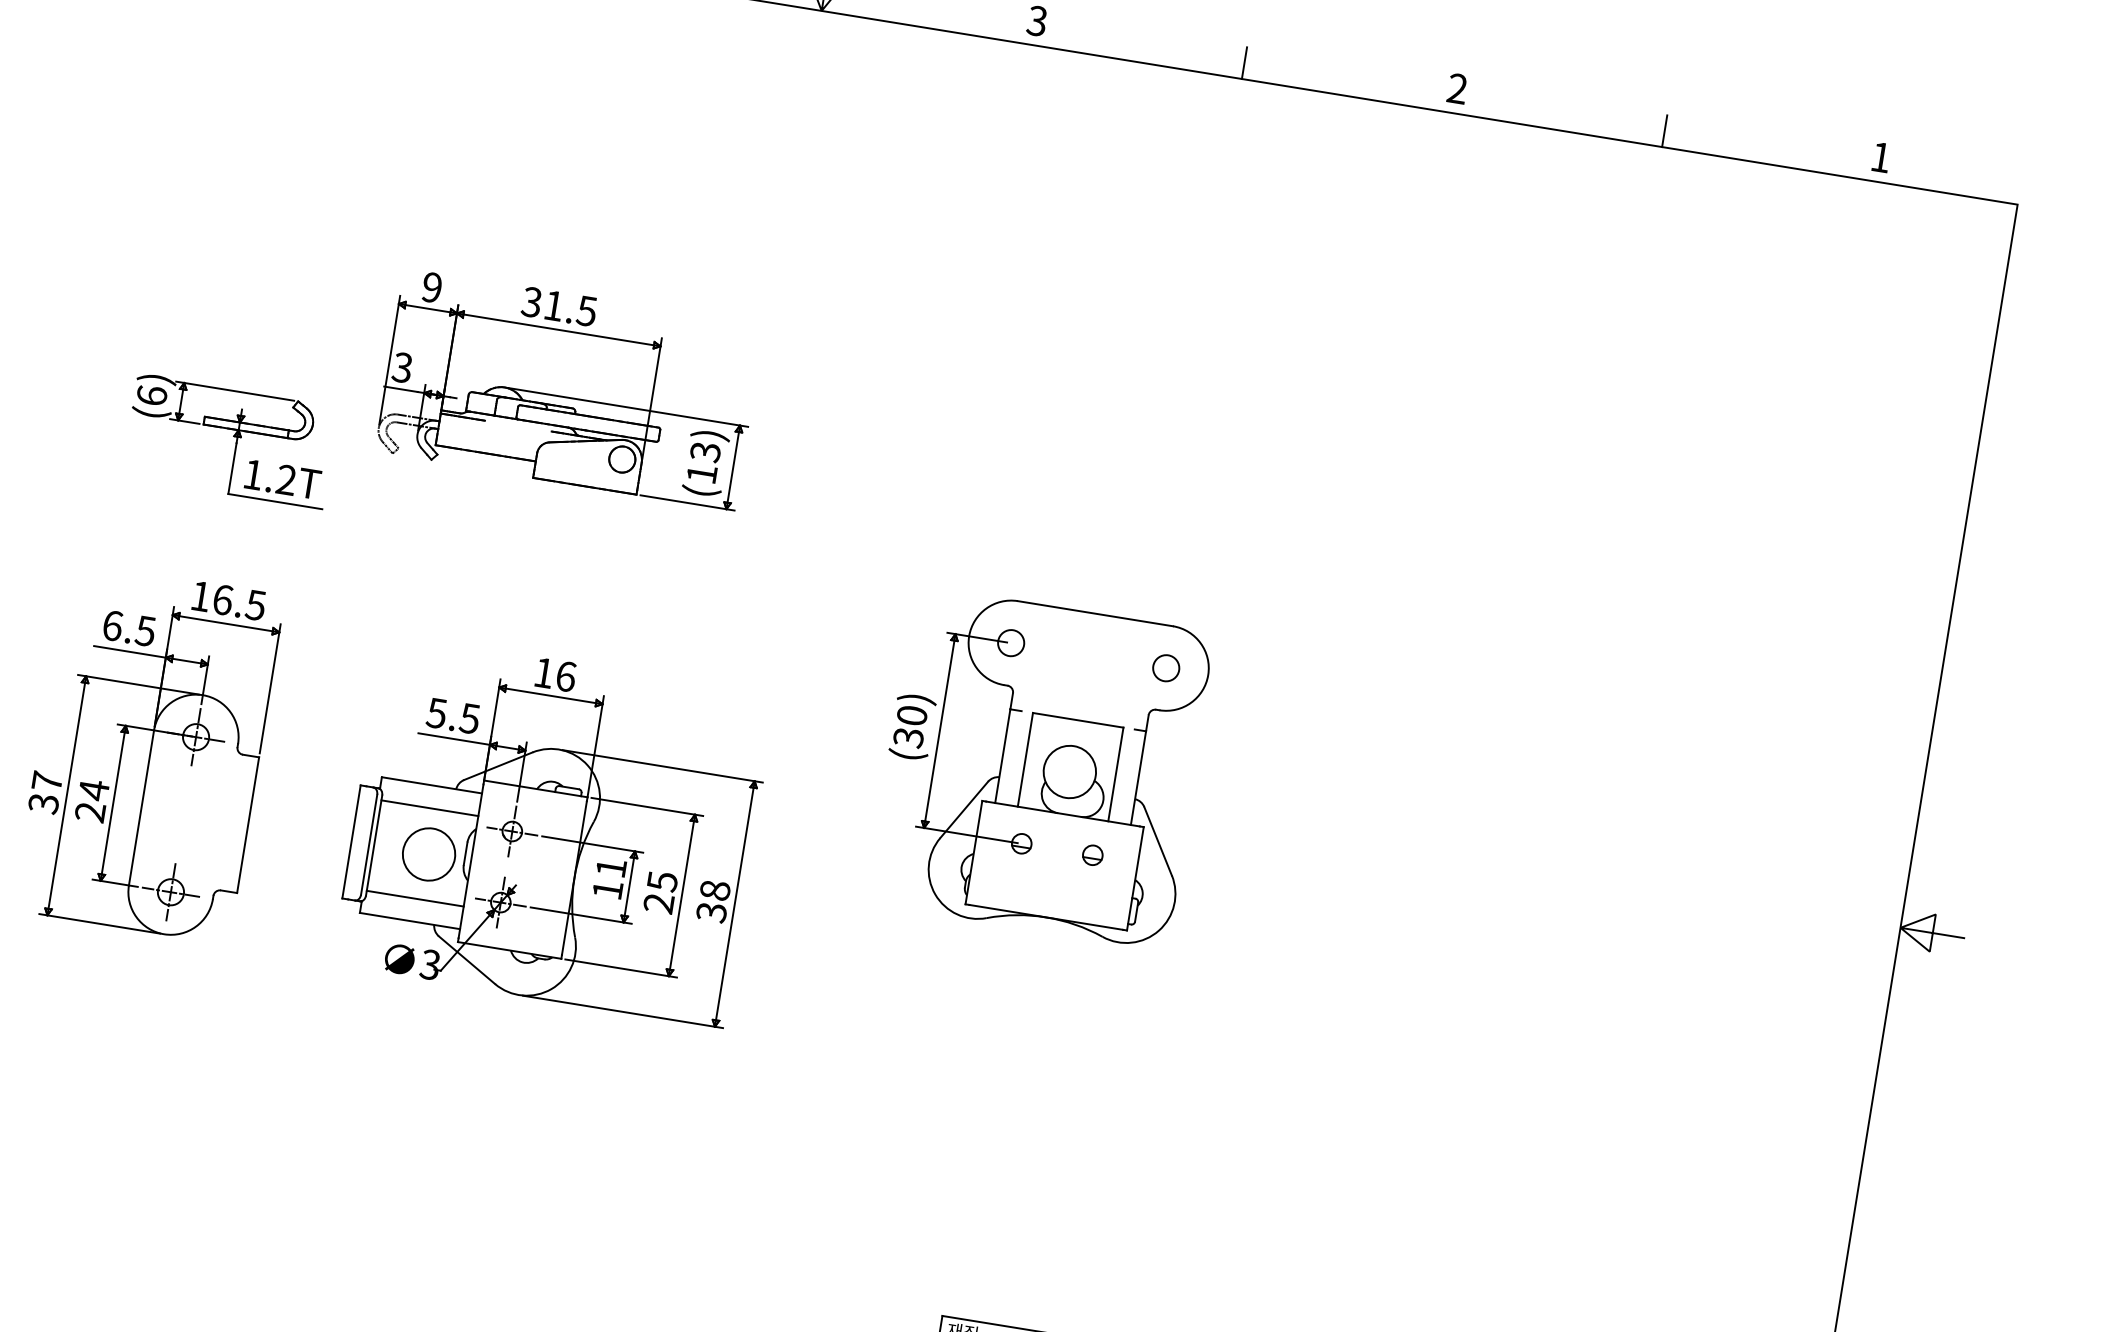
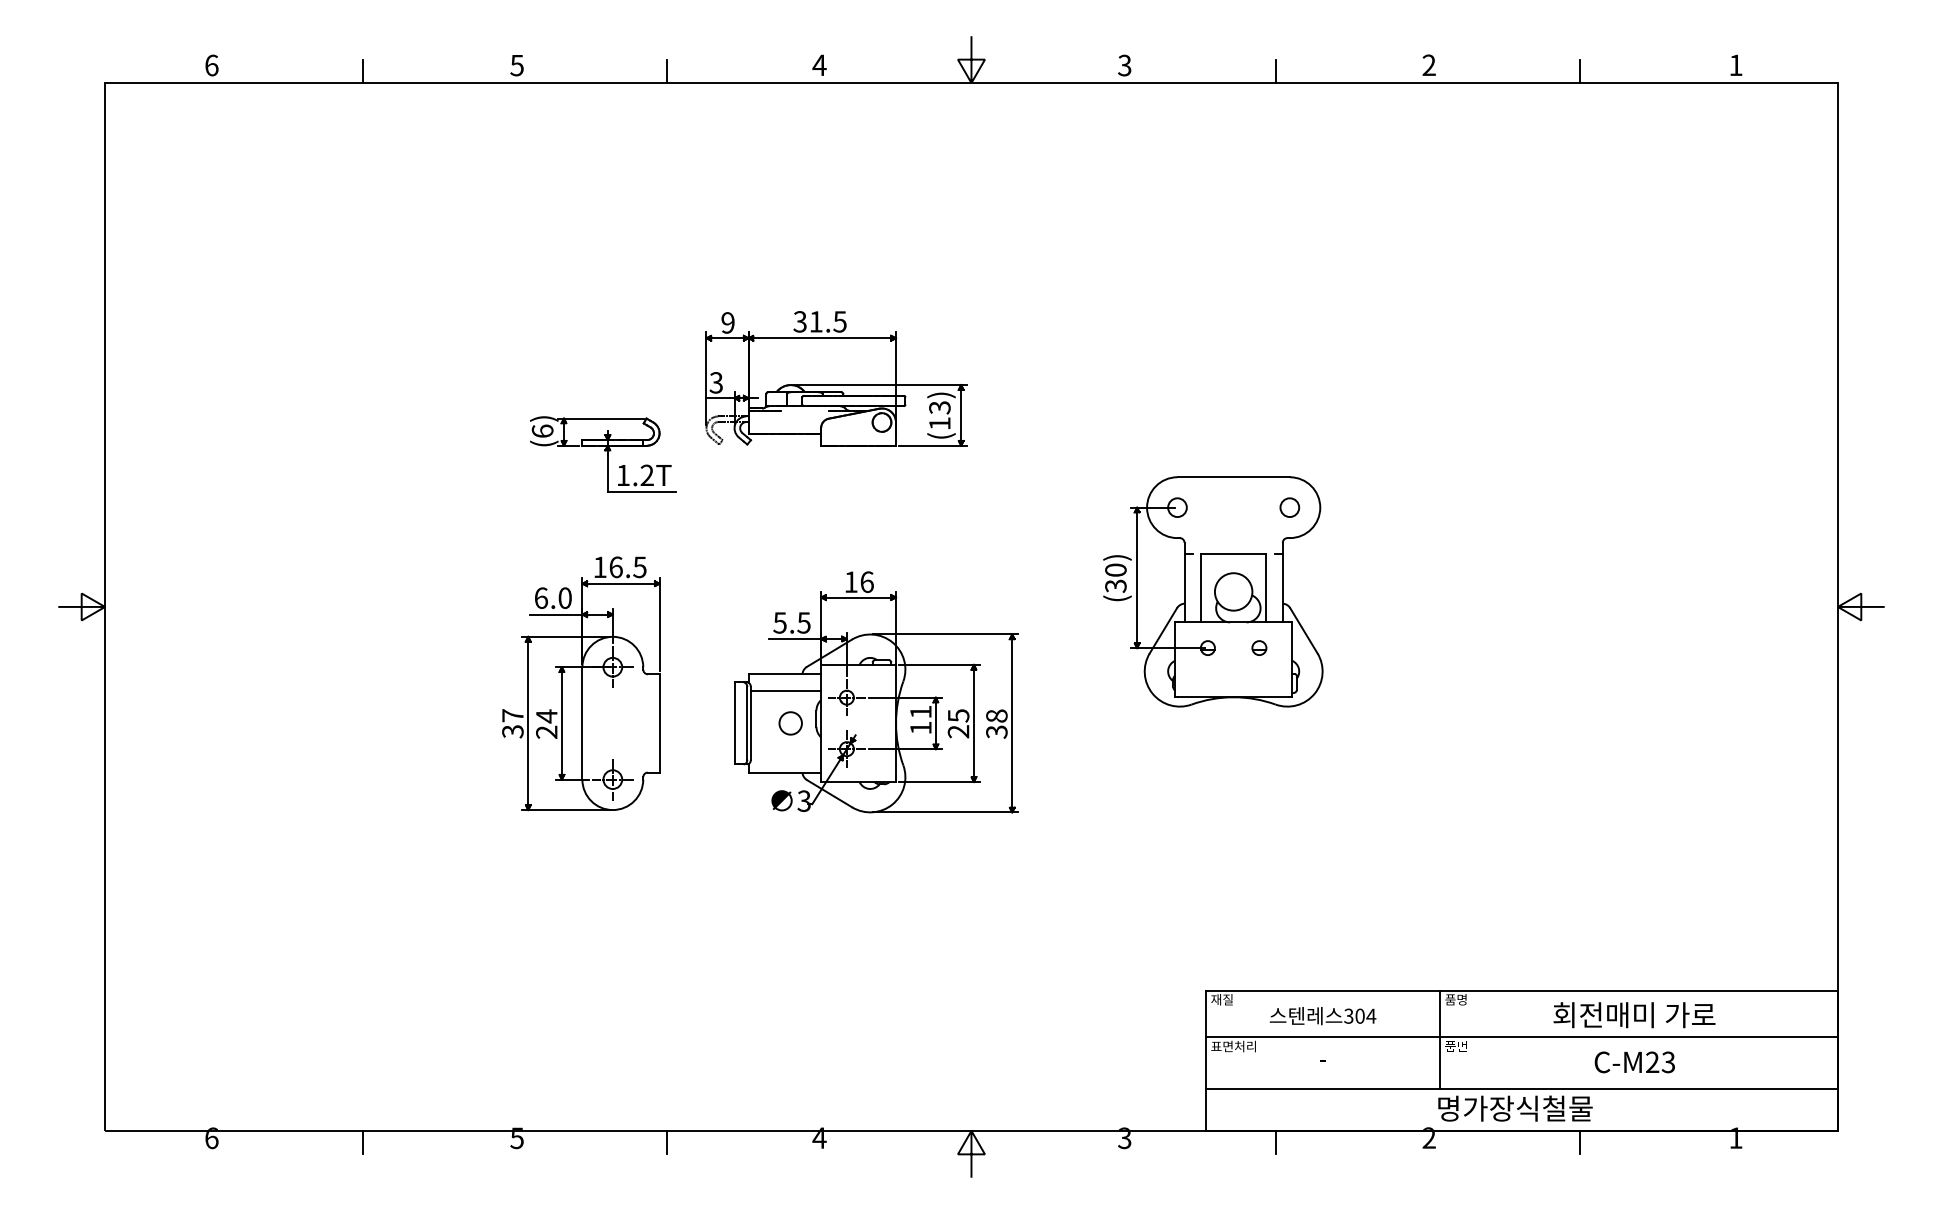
text: (144, 630) -> (564, 597), 6.5 -> 6.0
circle: (428, 854) -> (790, 723), size x0.6
line: (414, 898) -> (785, 756), removed

